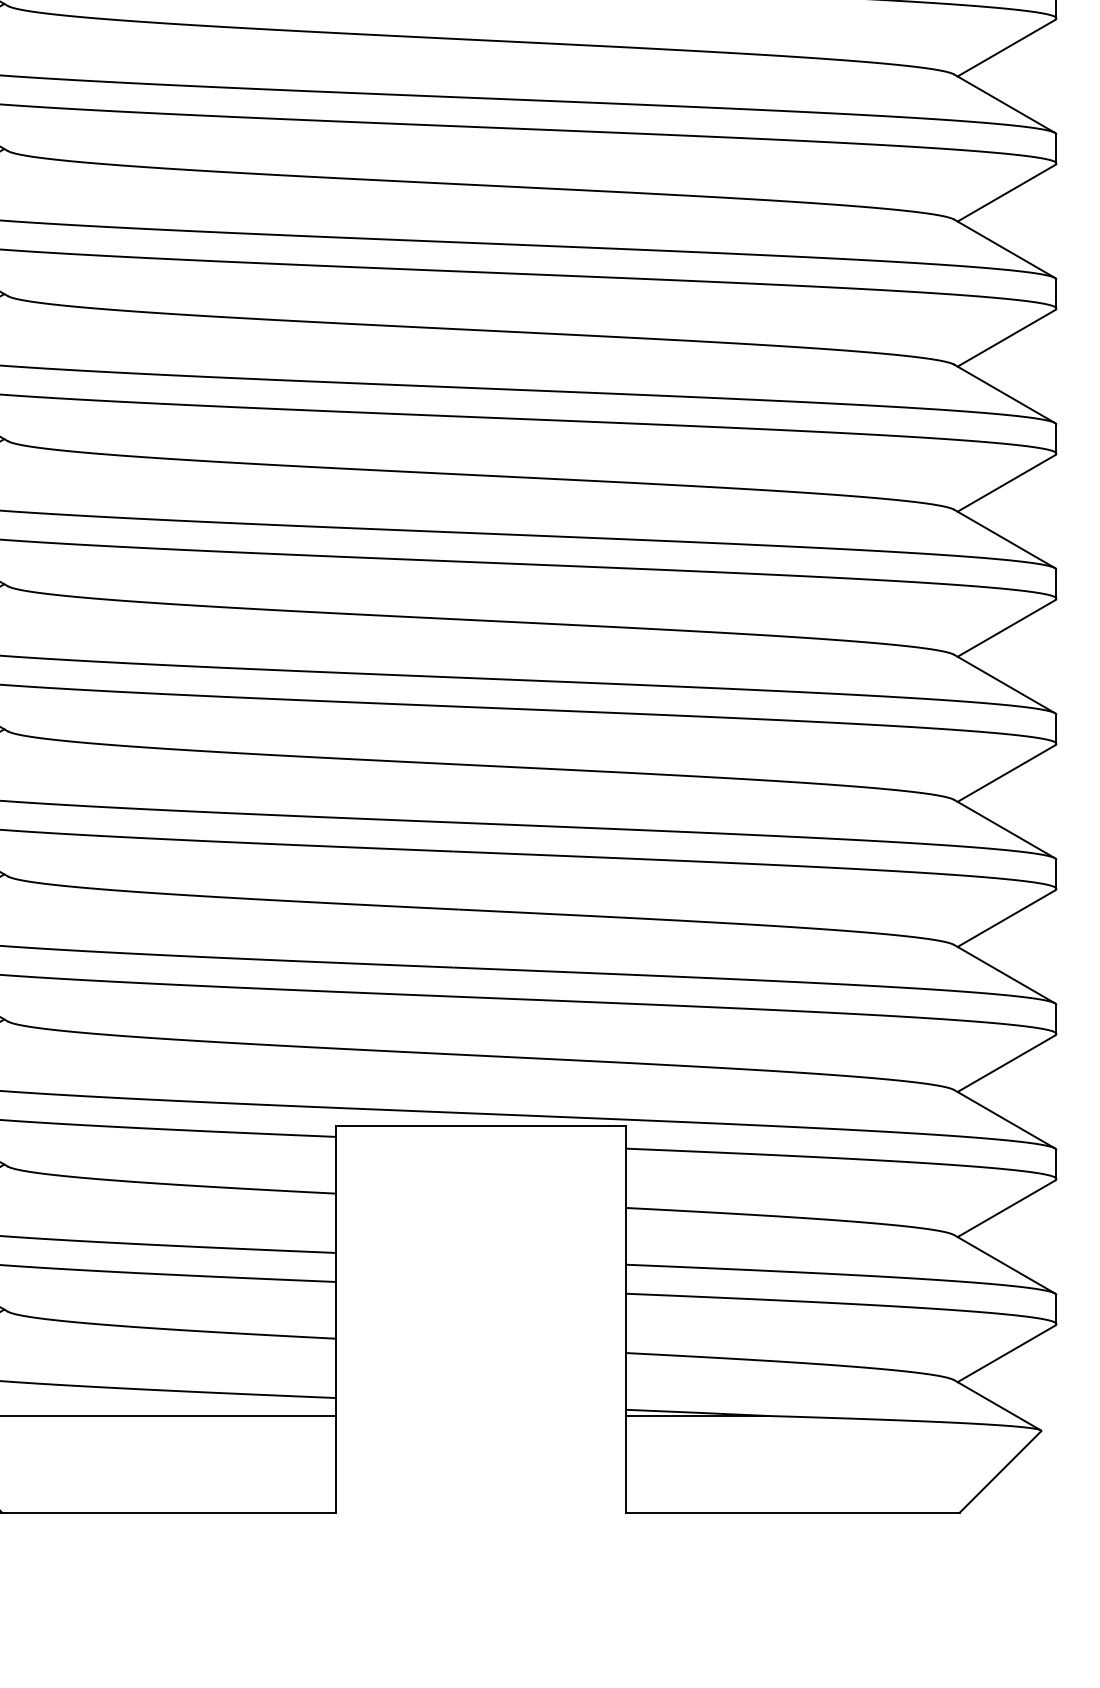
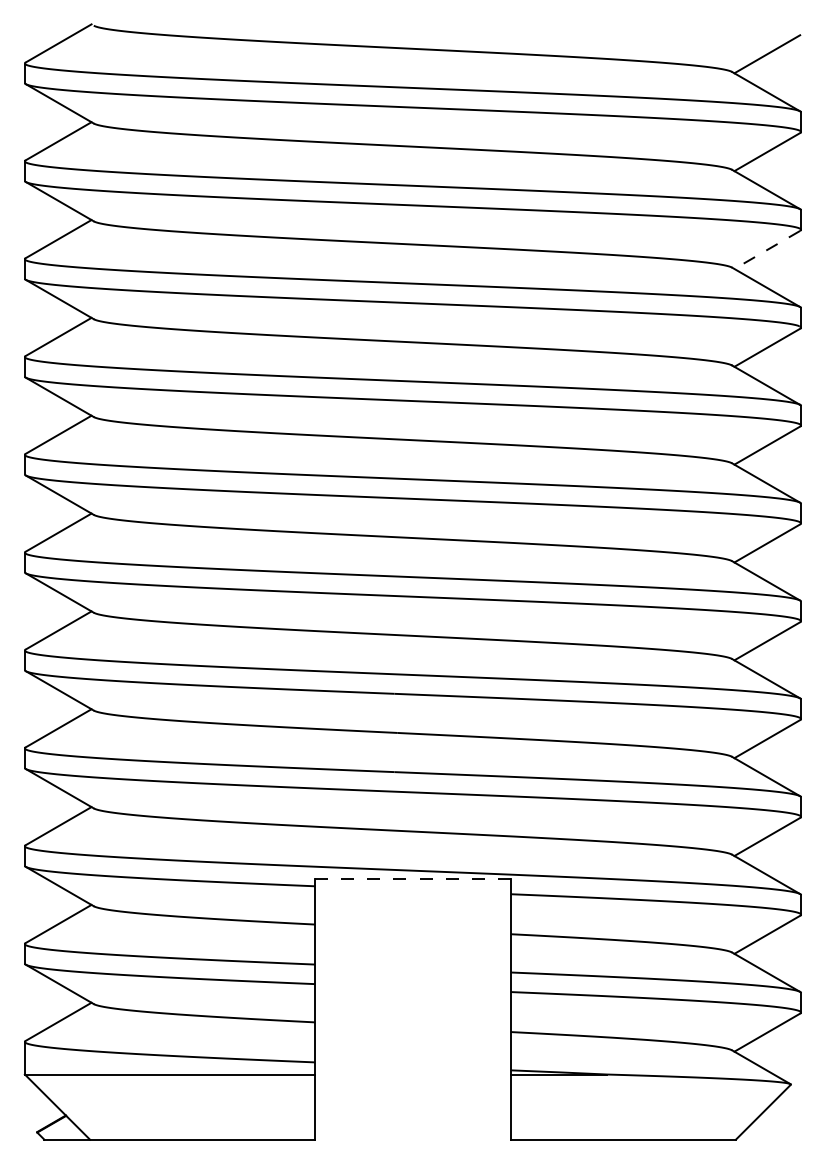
line: (1006, 192) -> (767, 249), solid -> dashed
line: (480, 1125) -> (412, 878), solid -> dashed

